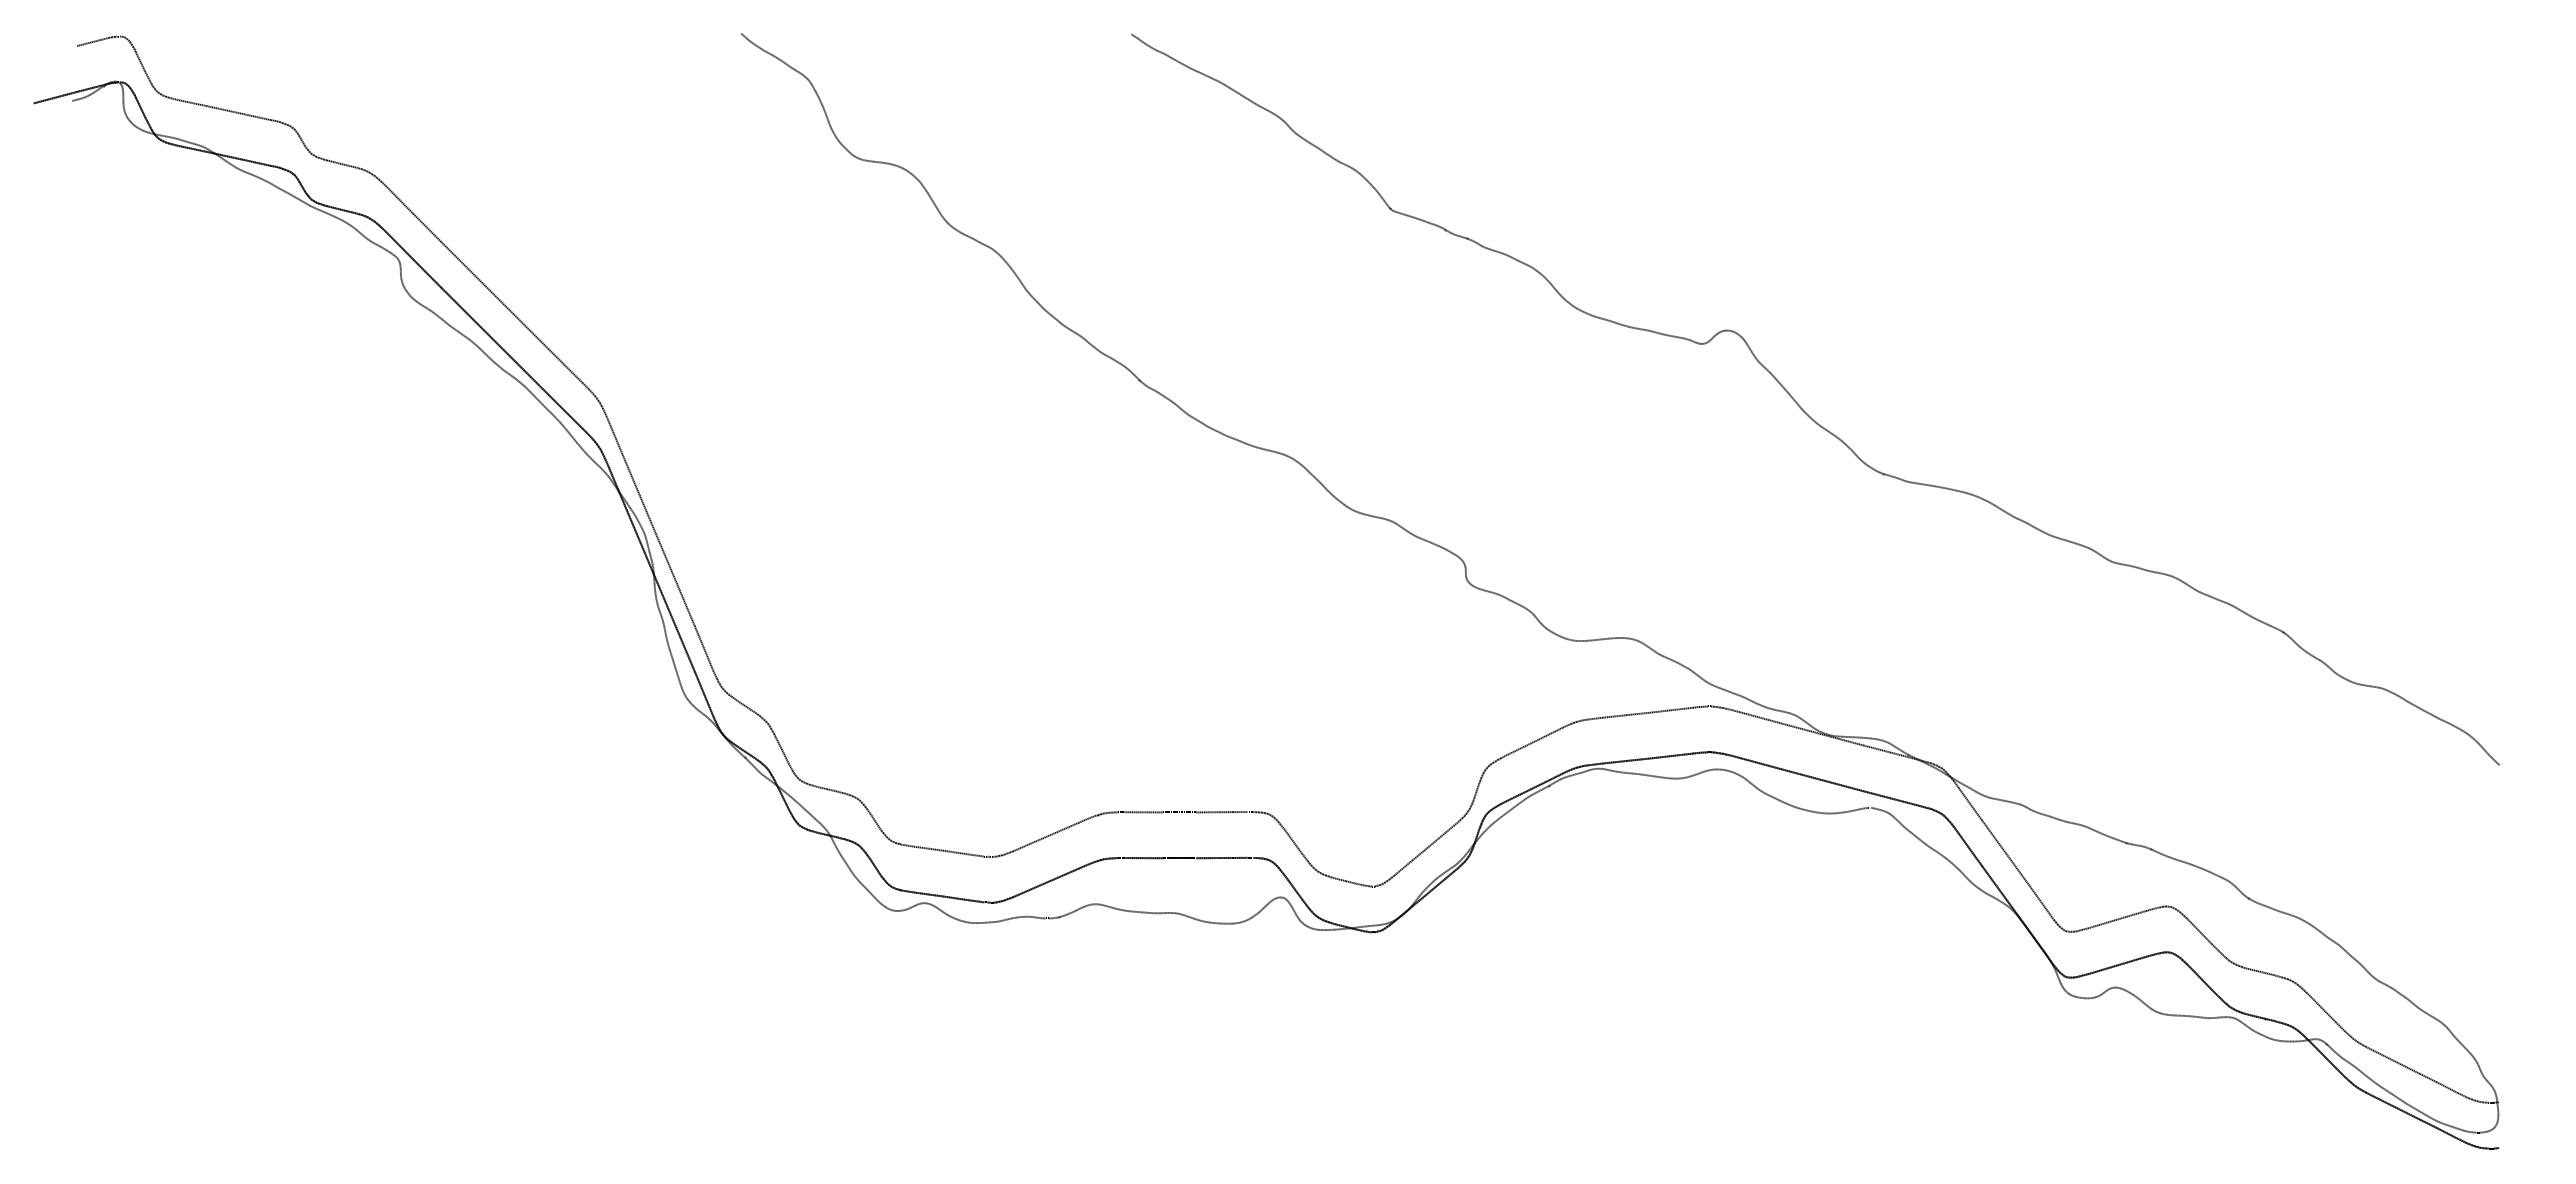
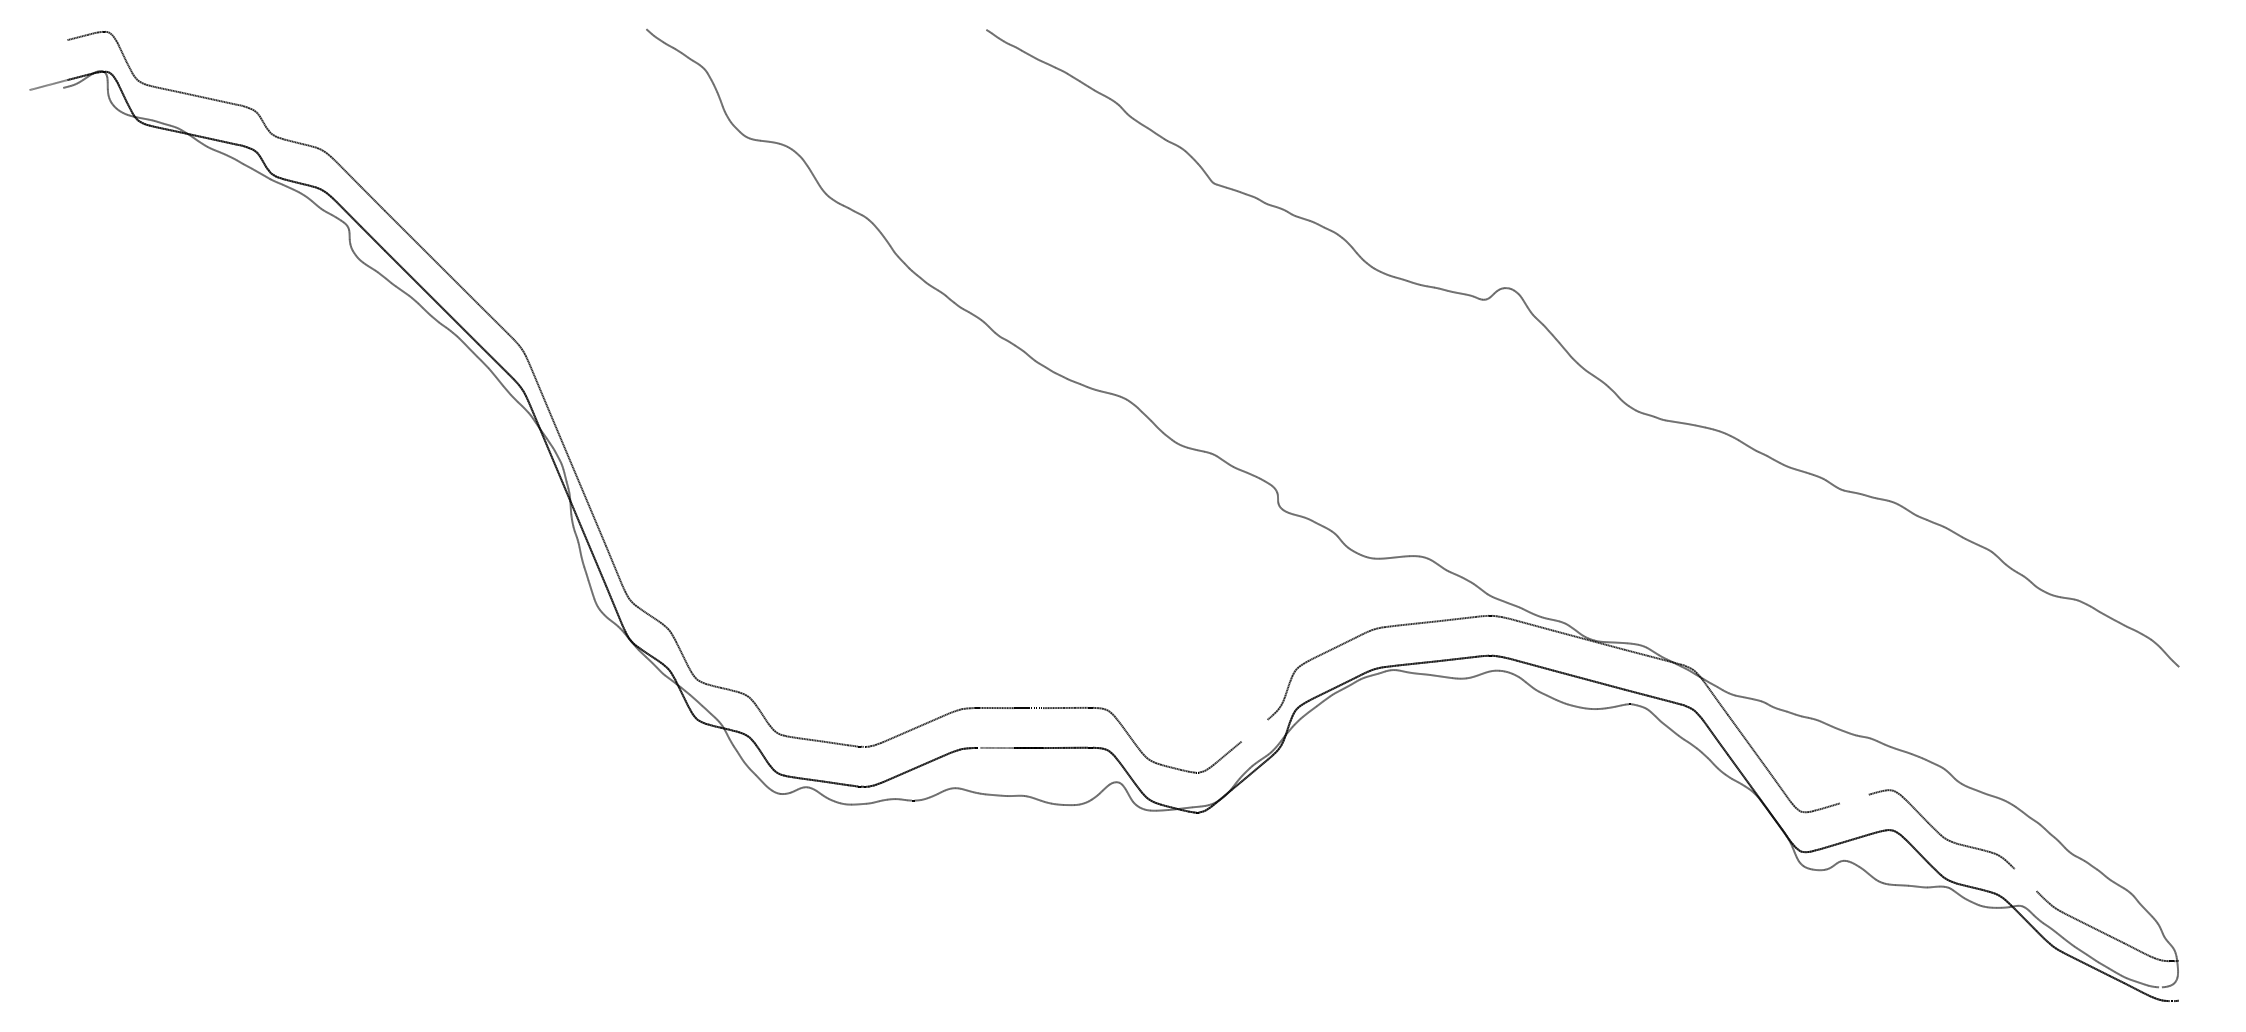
line: (55, 97) -> (48, 84), removed
line: (1438, 837) -> (1254, 730), removed
line: (1143, 858) -> (997, 748), removed
line: (2126, 916) -> (1853, 798), removed
line: (2323, 1009) -> (2025, 879), removed

